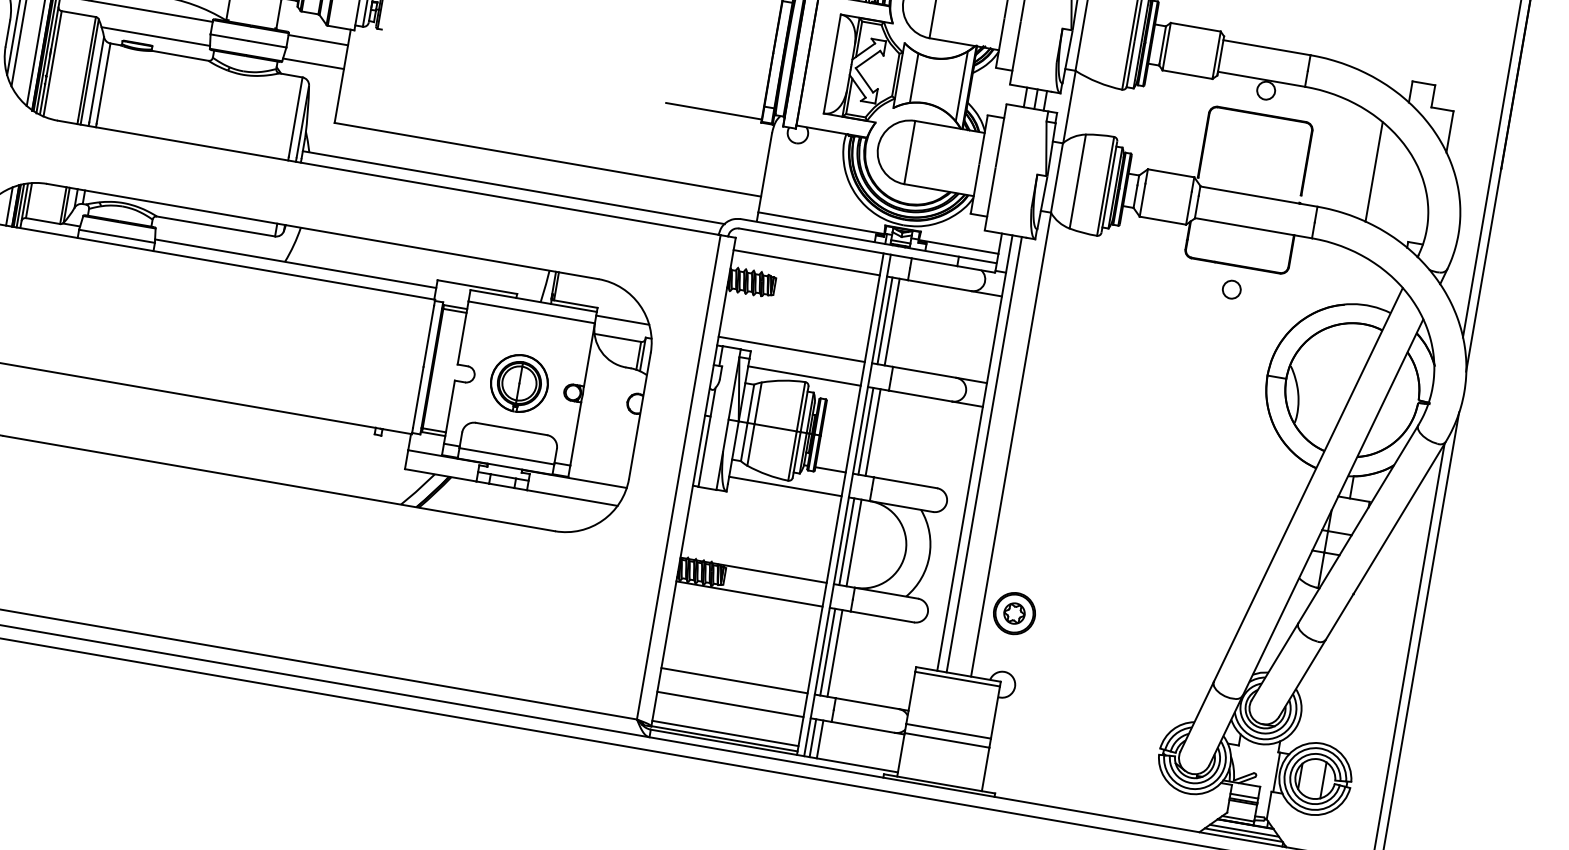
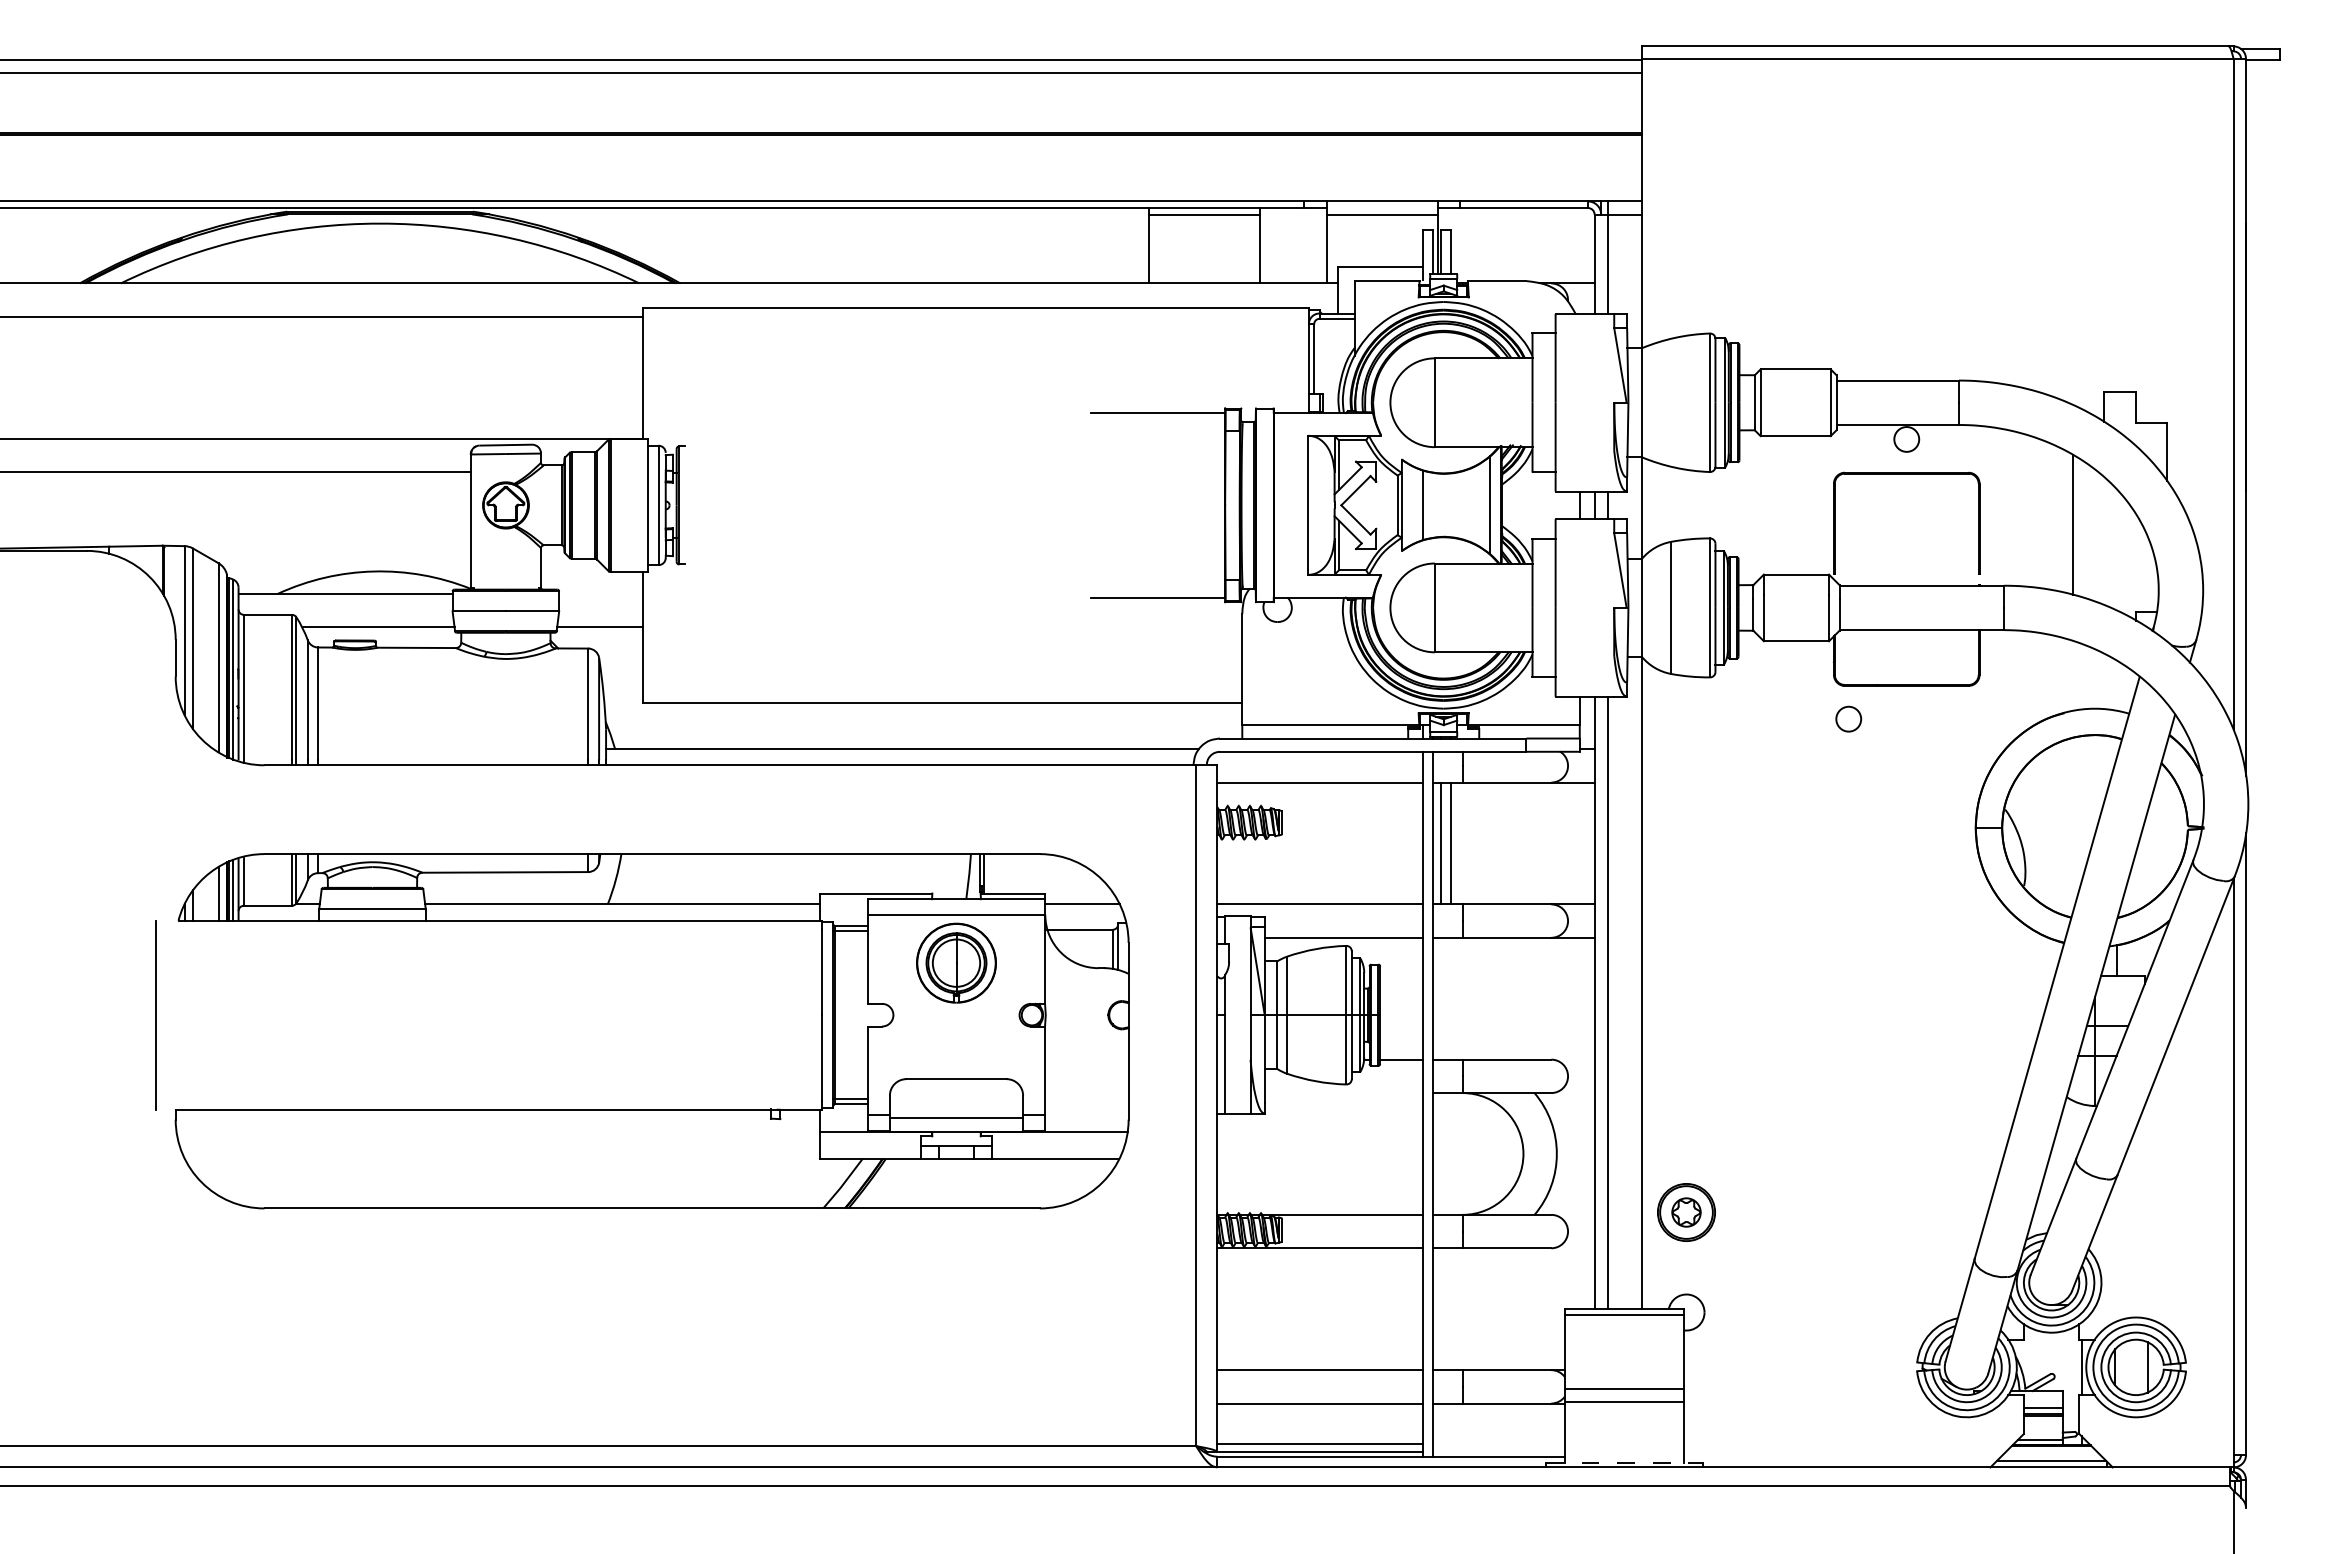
line: (318, 39) -> (600, 593), removed
circle: (1231, 289) -> (1848, 718), moved
part: (519, 383) -> (956, 962), moved
line: (865, 431) -> (1440, 998), removed
line: (872, 432) -> (1450, 998), removed
line: (785, 486) -> (1343, 1093), removed
line: (846, 541) -> (1440, 1153), removed
line: (853, 542) -> (1450, 1153), removed
line: (827, 652) -> (1440, 1309), removed
line: (834, 653) -> (1450, 1309), removed
line: (812, 737) -> (1440, 1429), removed
line: (819, 738) -> (1450, 1429), removed
line: (939, 783) -> (1624, 1462), solid -> dashed
line: (1244, 830) -> (2051, 1454), removed

